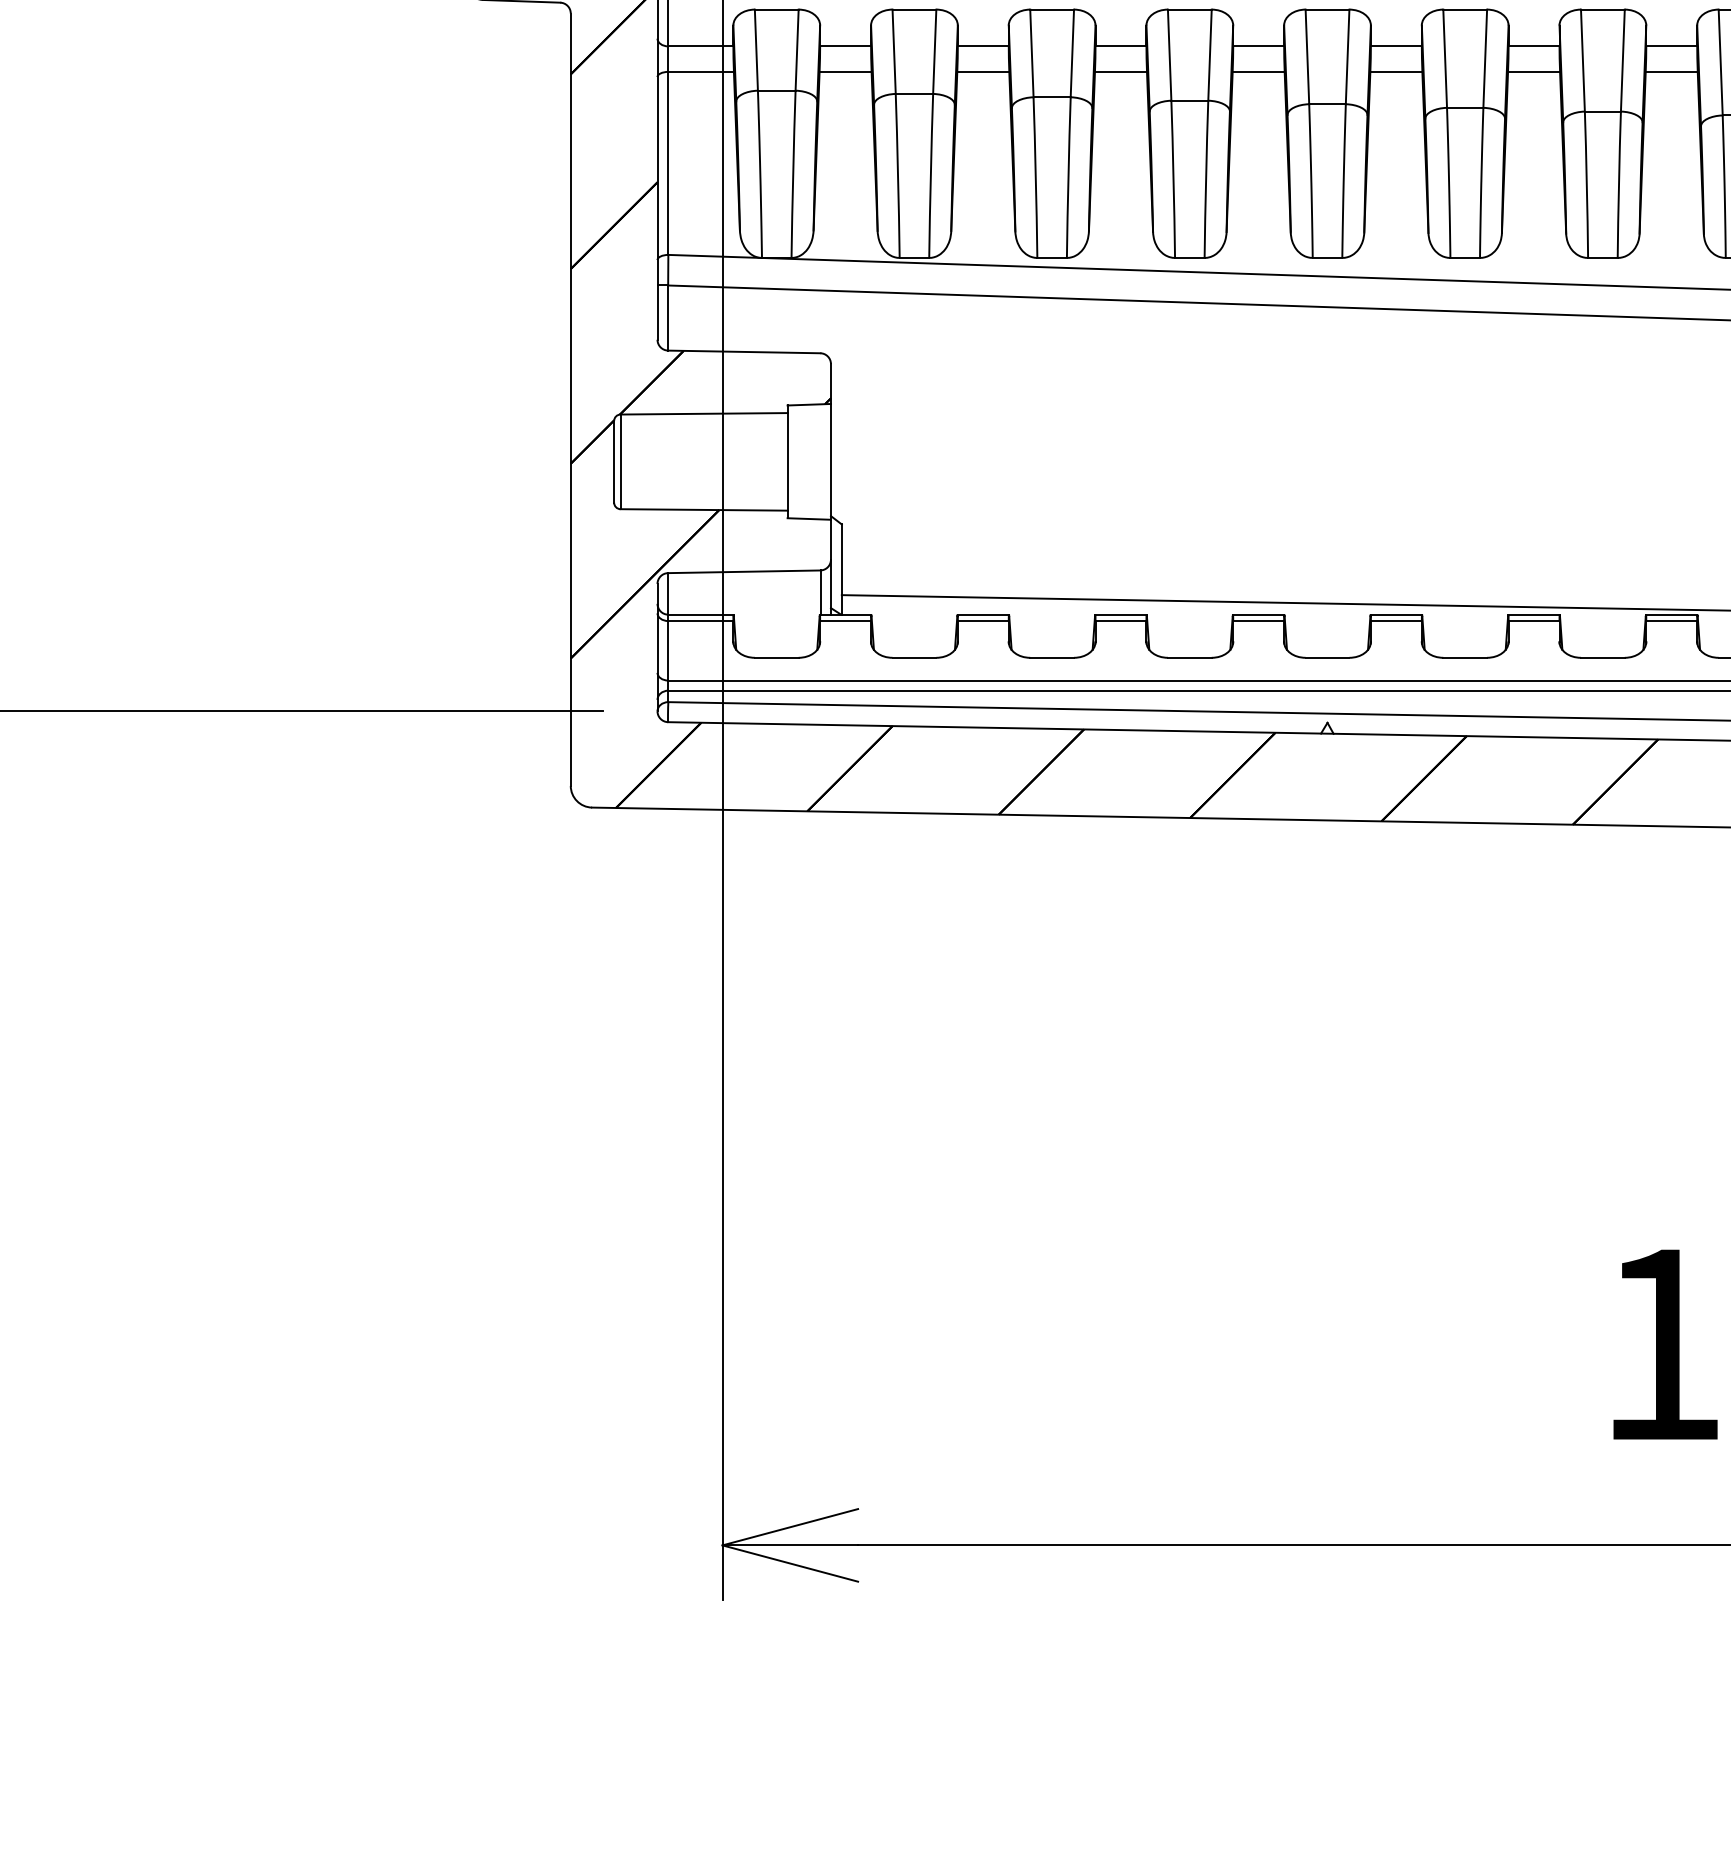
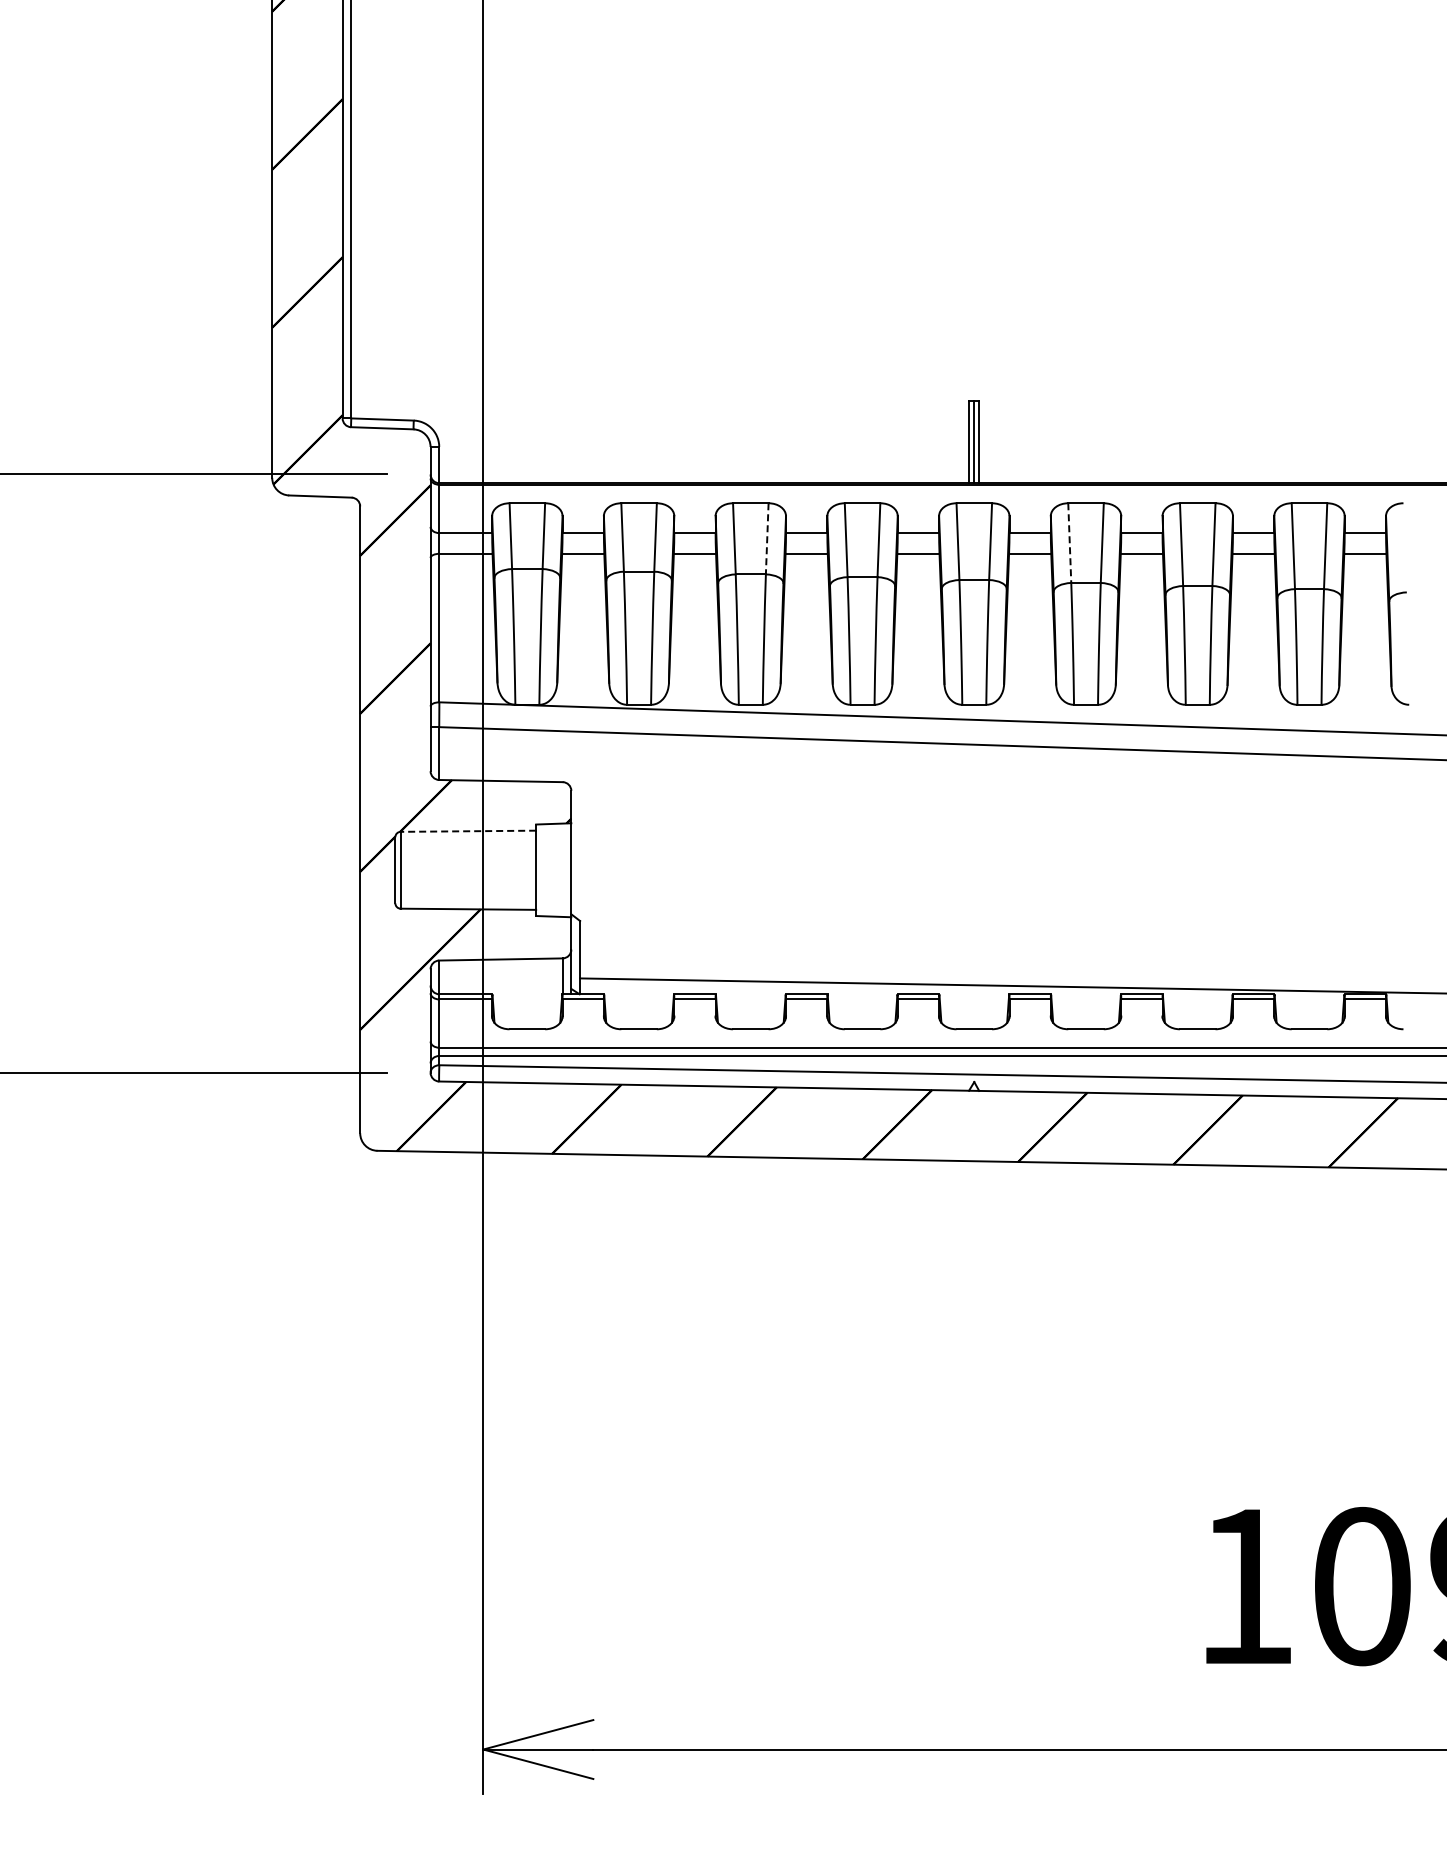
line: (1072, 53) -> (767, 538), solid -> dashed
line: (1444, 59) -> (1069, 543), solid -> dashed
line: (704, 414) -> (468, 831), solid -> dashed

